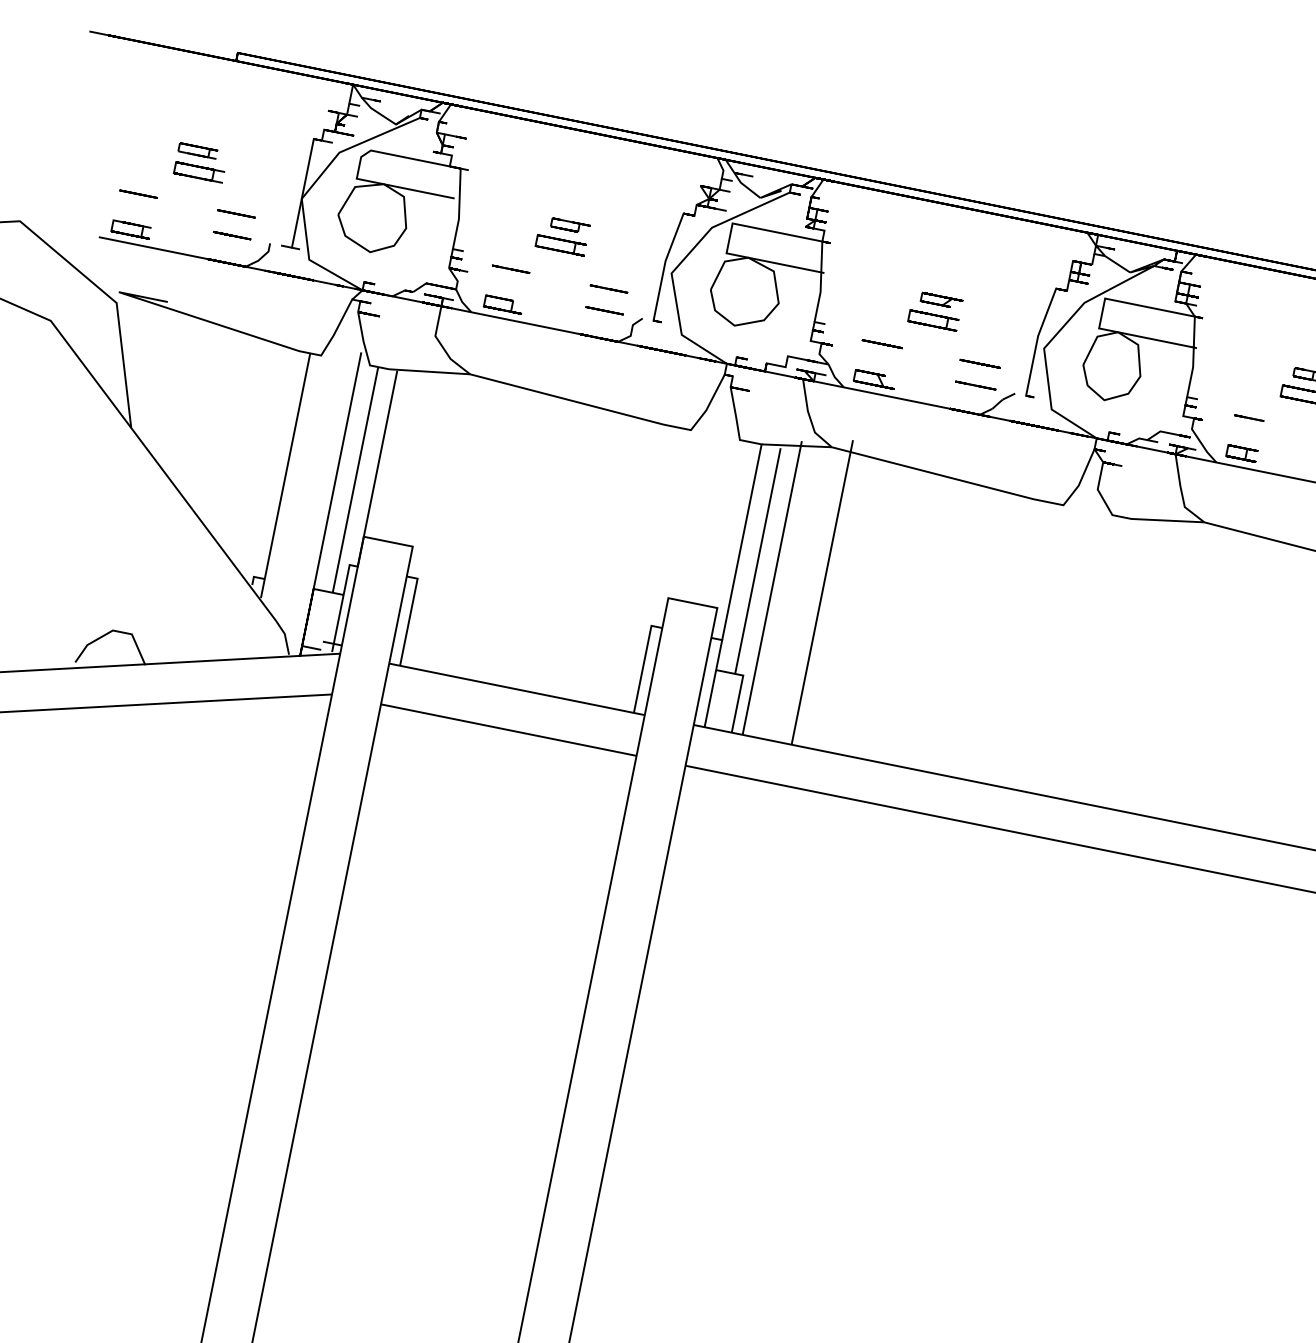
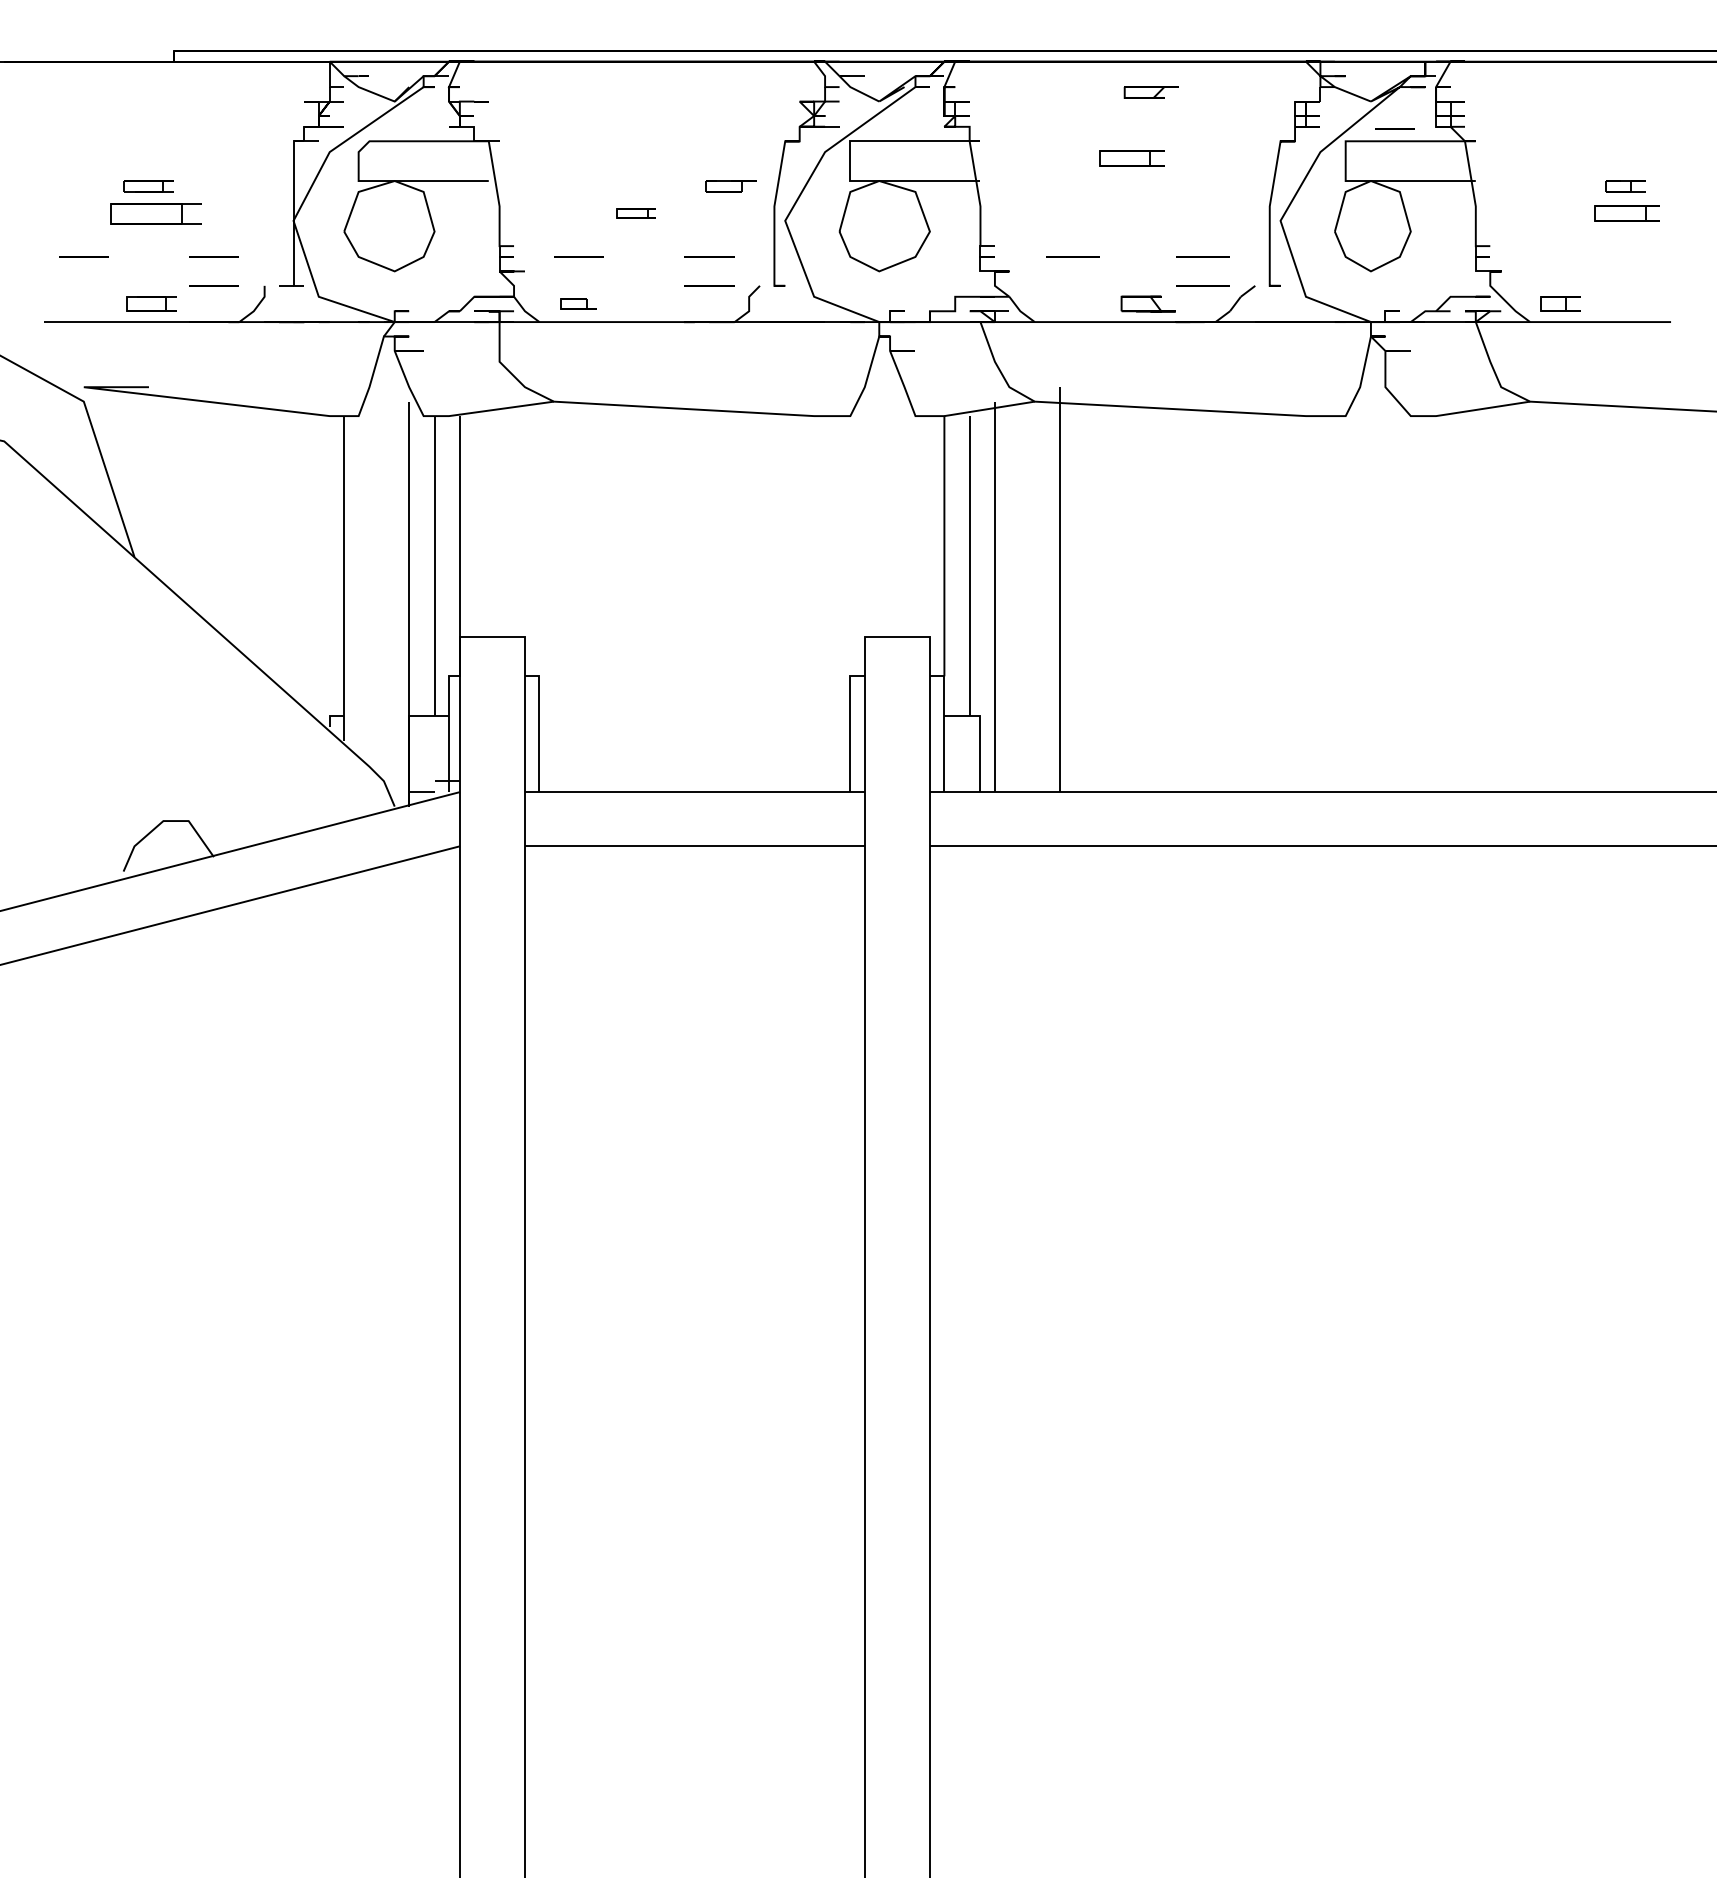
part: (199, 172) -> (155, 213), size x1.4
part: (570, 226) -> (730, 186), moved
part: (131, 229) -> (151, 303), moved
part: (560, 245) -> (636, 213), size x0.6
part: (940, 300) -> (1150, 92), moved
part: (503, 304) -> (578, 303), size x0.7
part: (933, 320) -> (1131, 158), moved
part: (874, 378) -> (1147, 303), moved
line: (1249, 417) -> (1394, 128), moved

